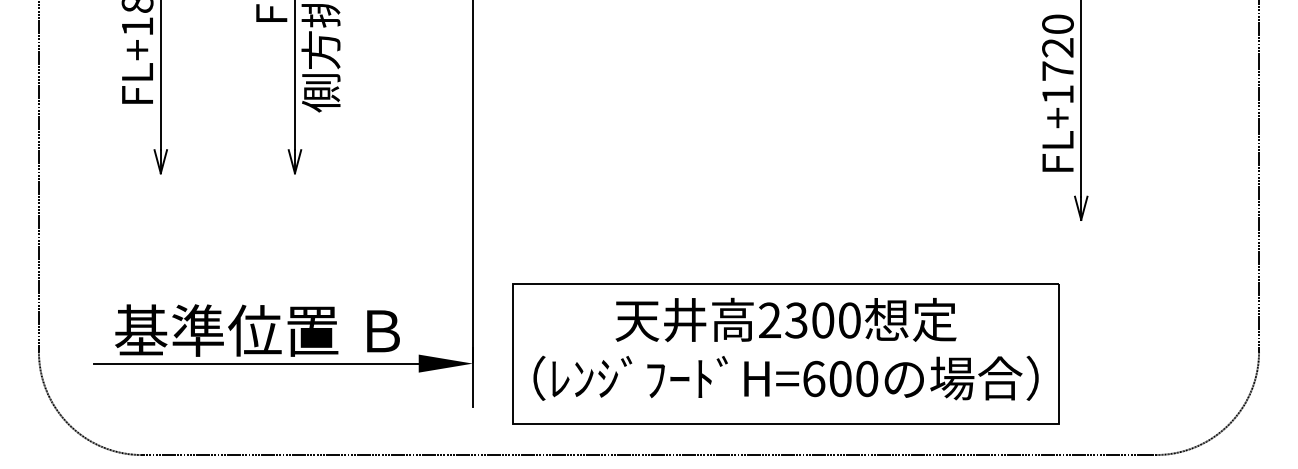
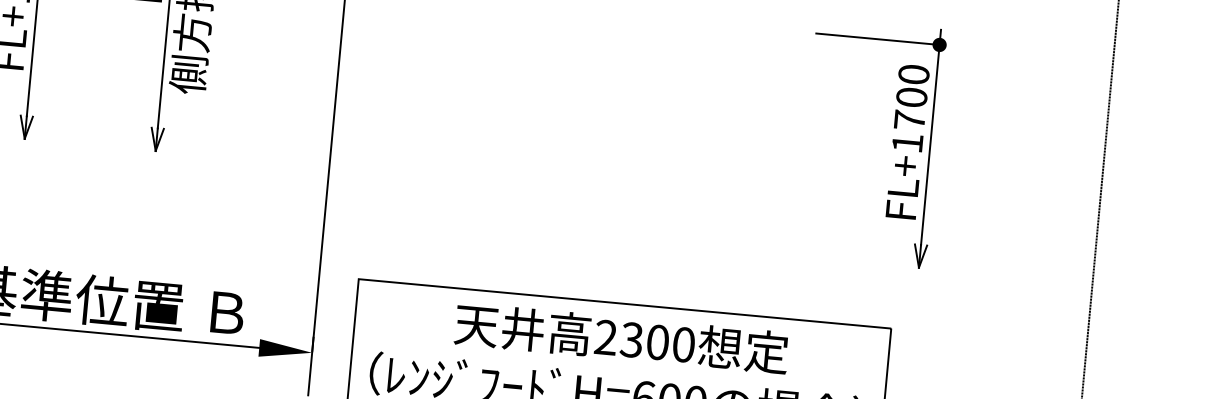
text: (1057, 47) -> (911, 97), FL+1720 -> FL+1700

